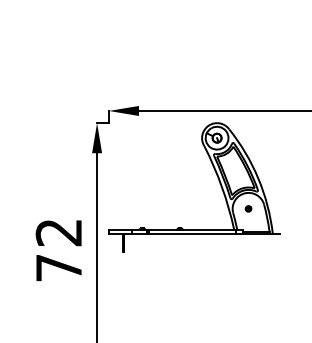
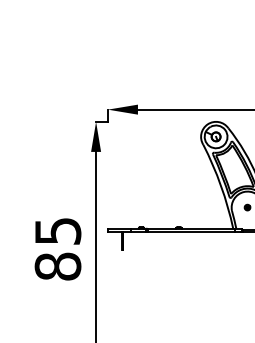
text: (58, 250) -> (57, 249), 72 -> 85

